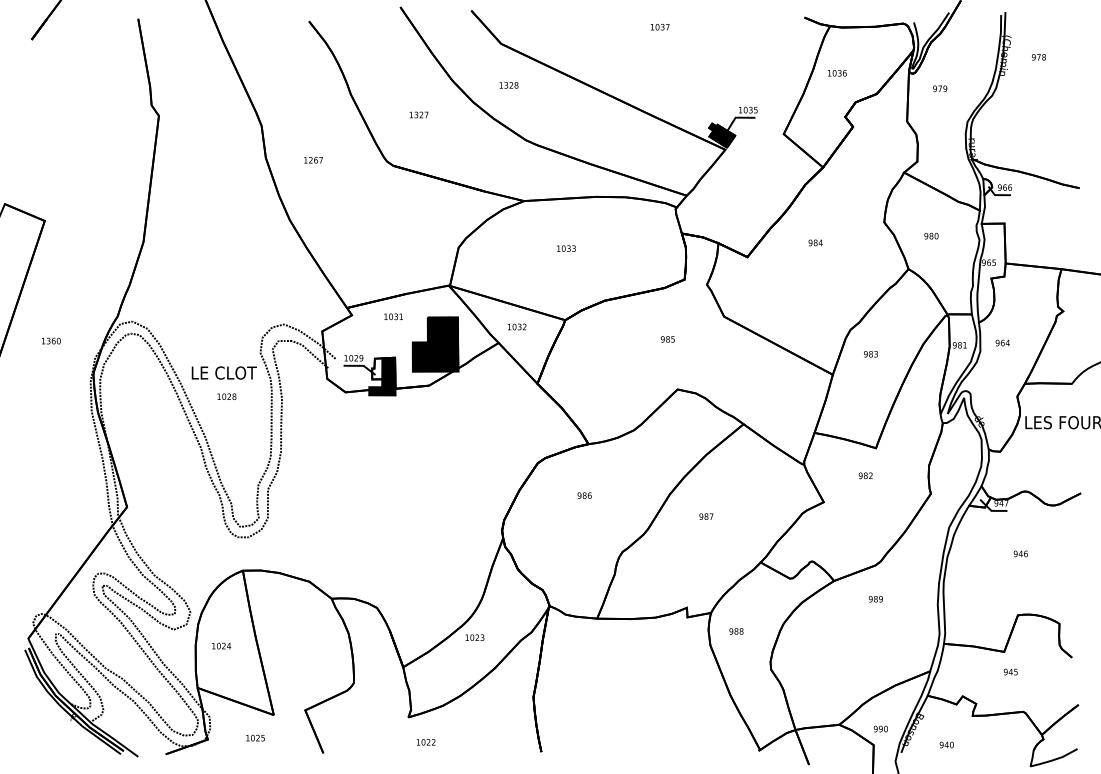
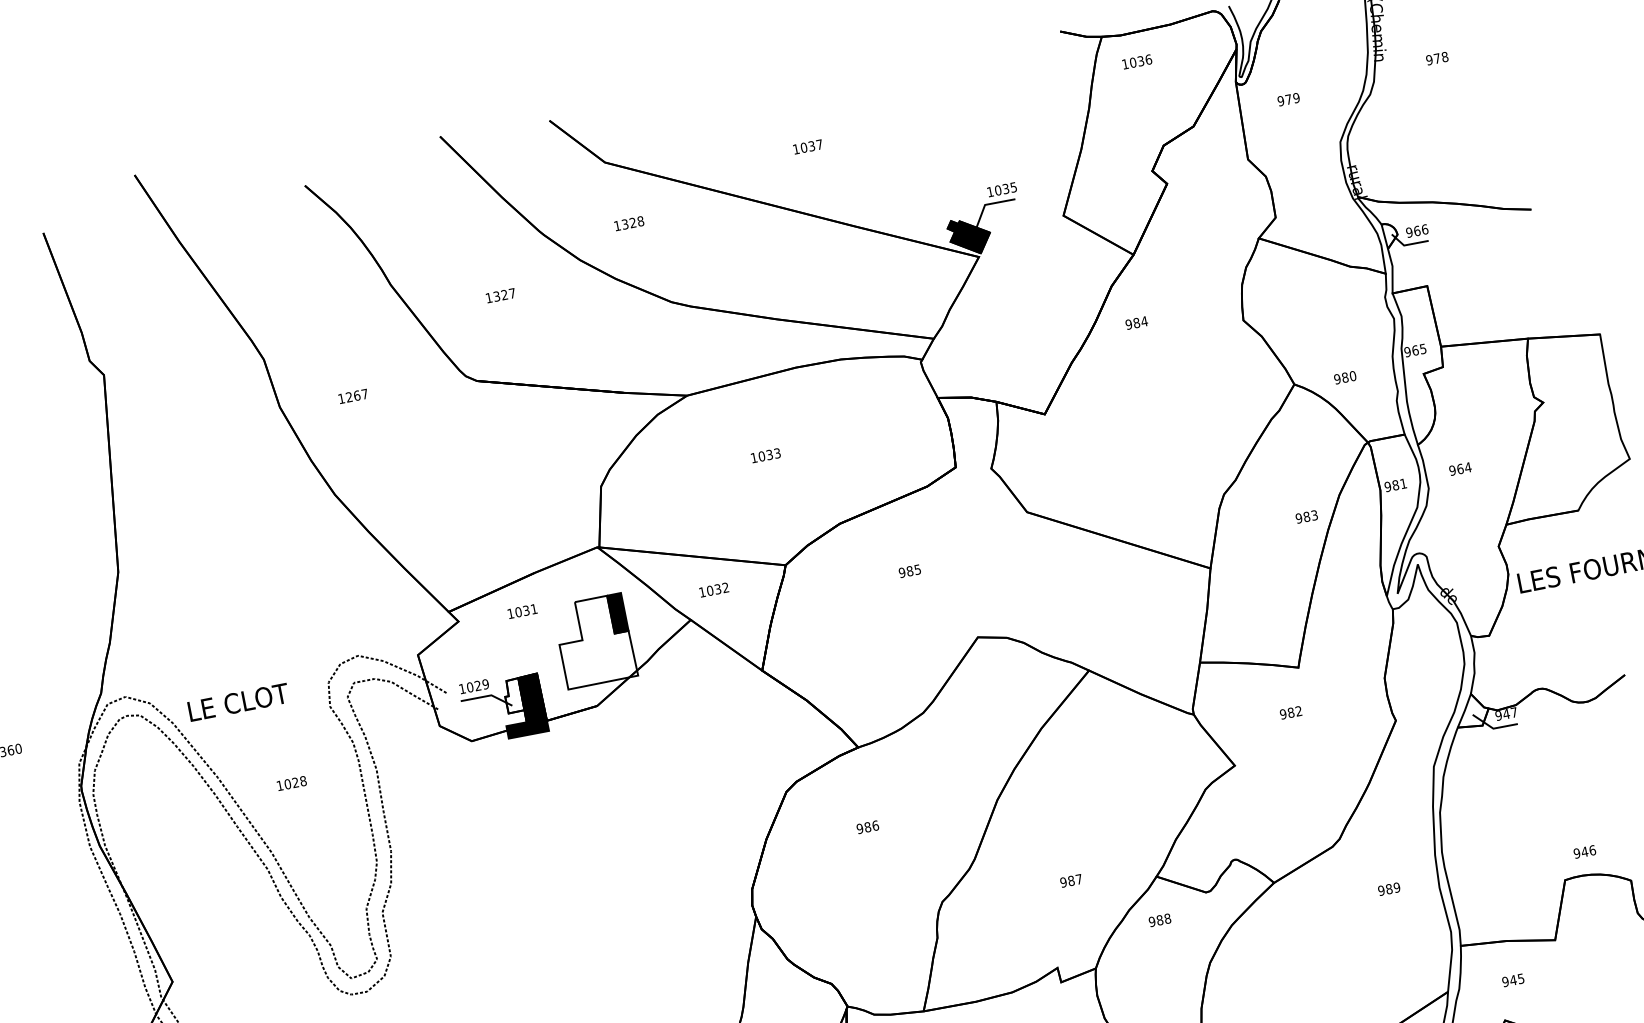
text: (659, 26) -> (806, 146), moved
text: (1038, 57) -> (1436, 59), moved
text: (837, 73) -> (1137, 62), moved
text: (931, 235) -> (1345, 376), moved
text: (815, 242) -> (1136, 322), moved
text: (667, 339) -> (909, 571), moved
fill: (435, 344) -> (594, 641), removed
text: (870, 354) -> (1306, 517), moved
text: (223, 372) -> (237, 701), moved
text: (706, 516) -> (1071, 880), moved
text: (1020, 553) -> (1584, 851), moved
text: (875, 599) -> (1388, 889), moved
text: (736, 631) -> (1160, 920), moved
text: (1010, 671) -> (1512, 979), moved

